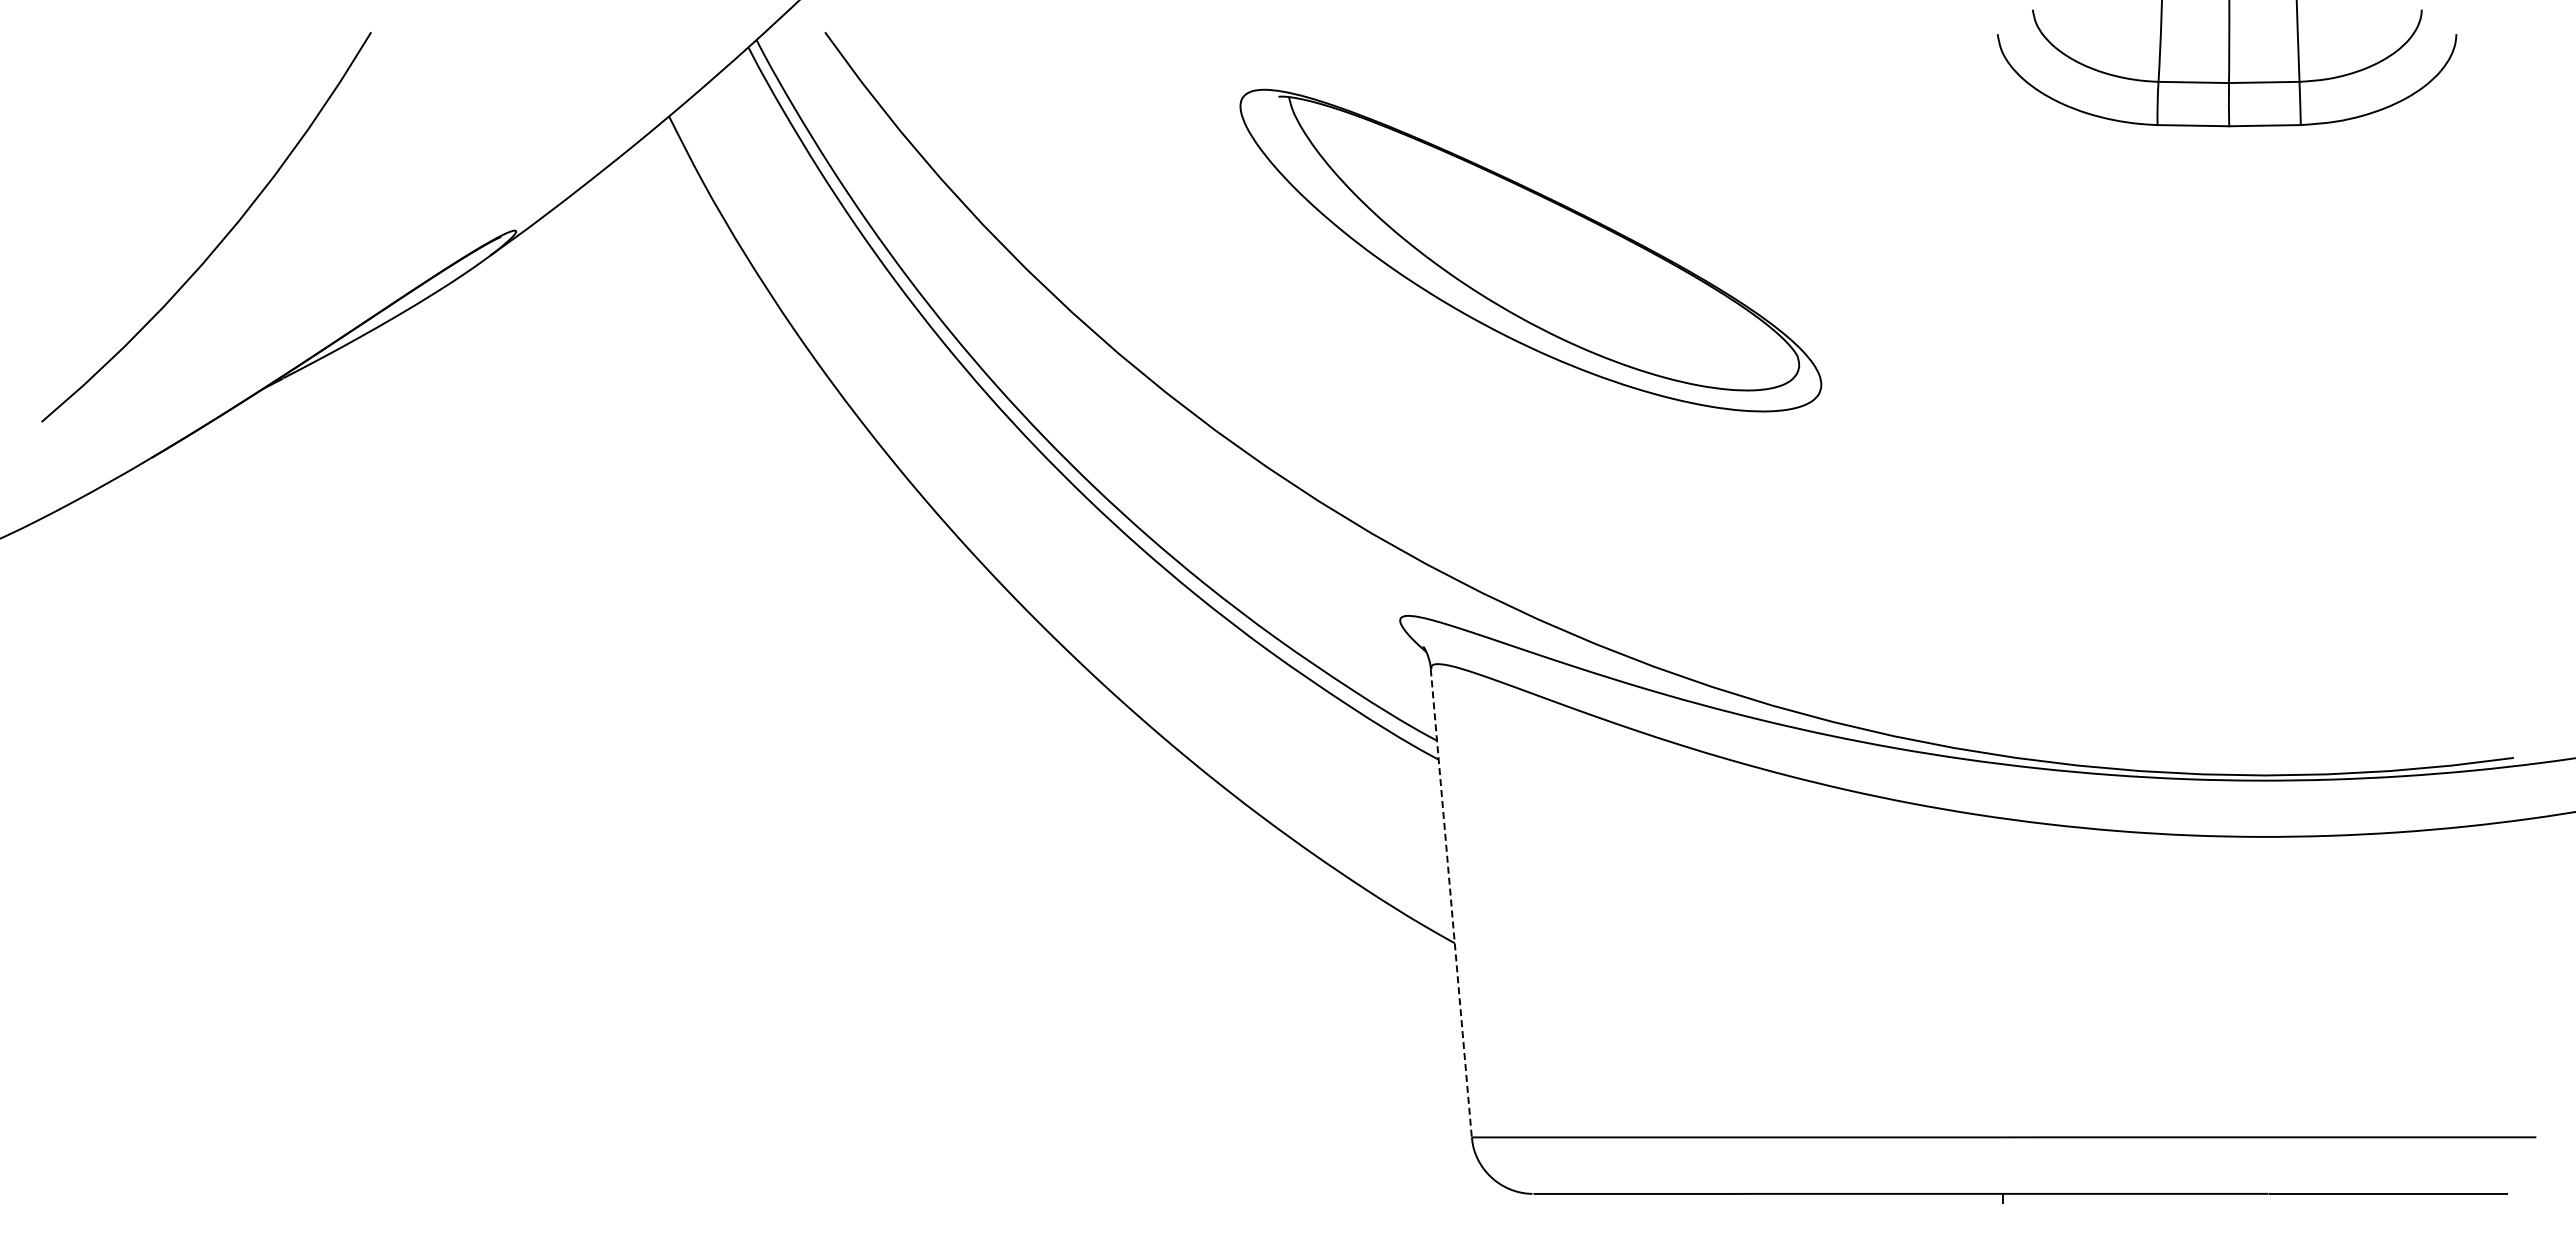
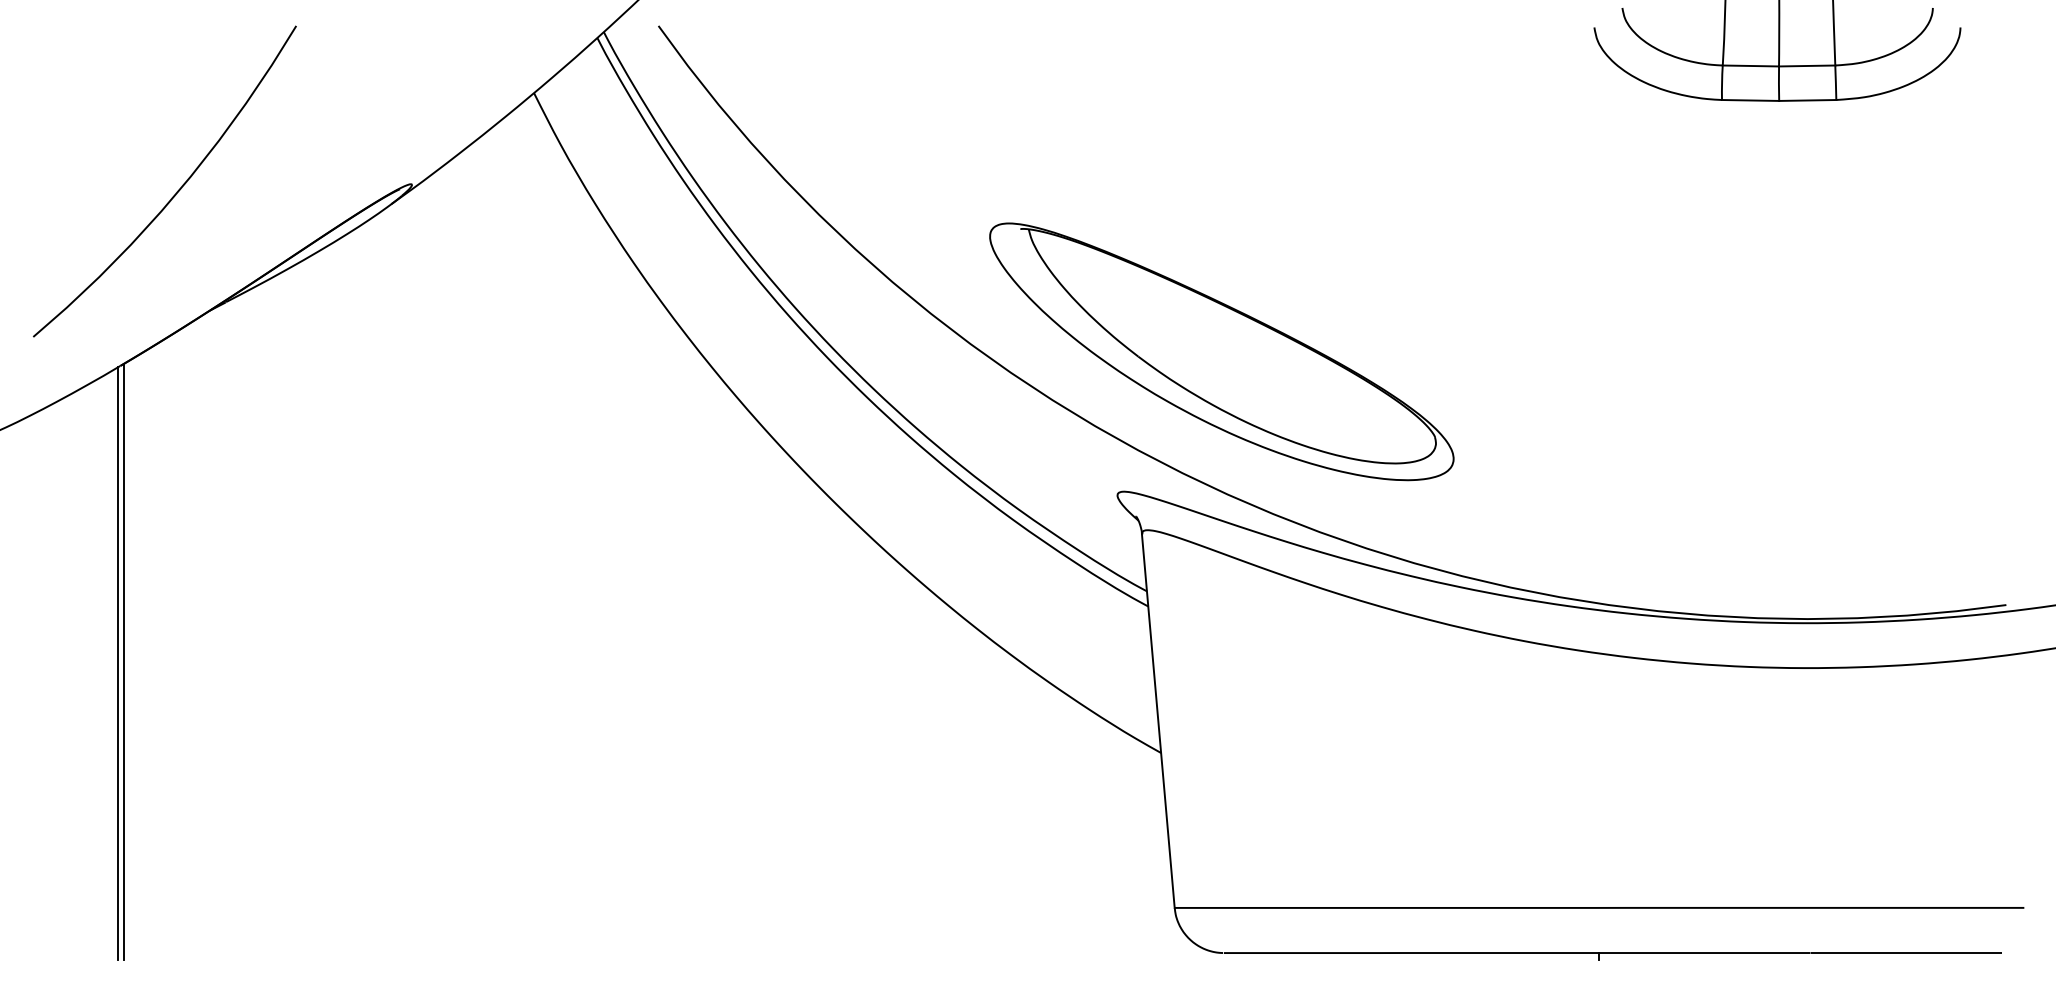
part: (1530, 250) -> (1221, 351), moved
line: (155, 828) -> (124, 661), added
line: (148, 830) -> (118, 663), added
line: (1451, 903) -> (1158, 721), dashed -> solid

